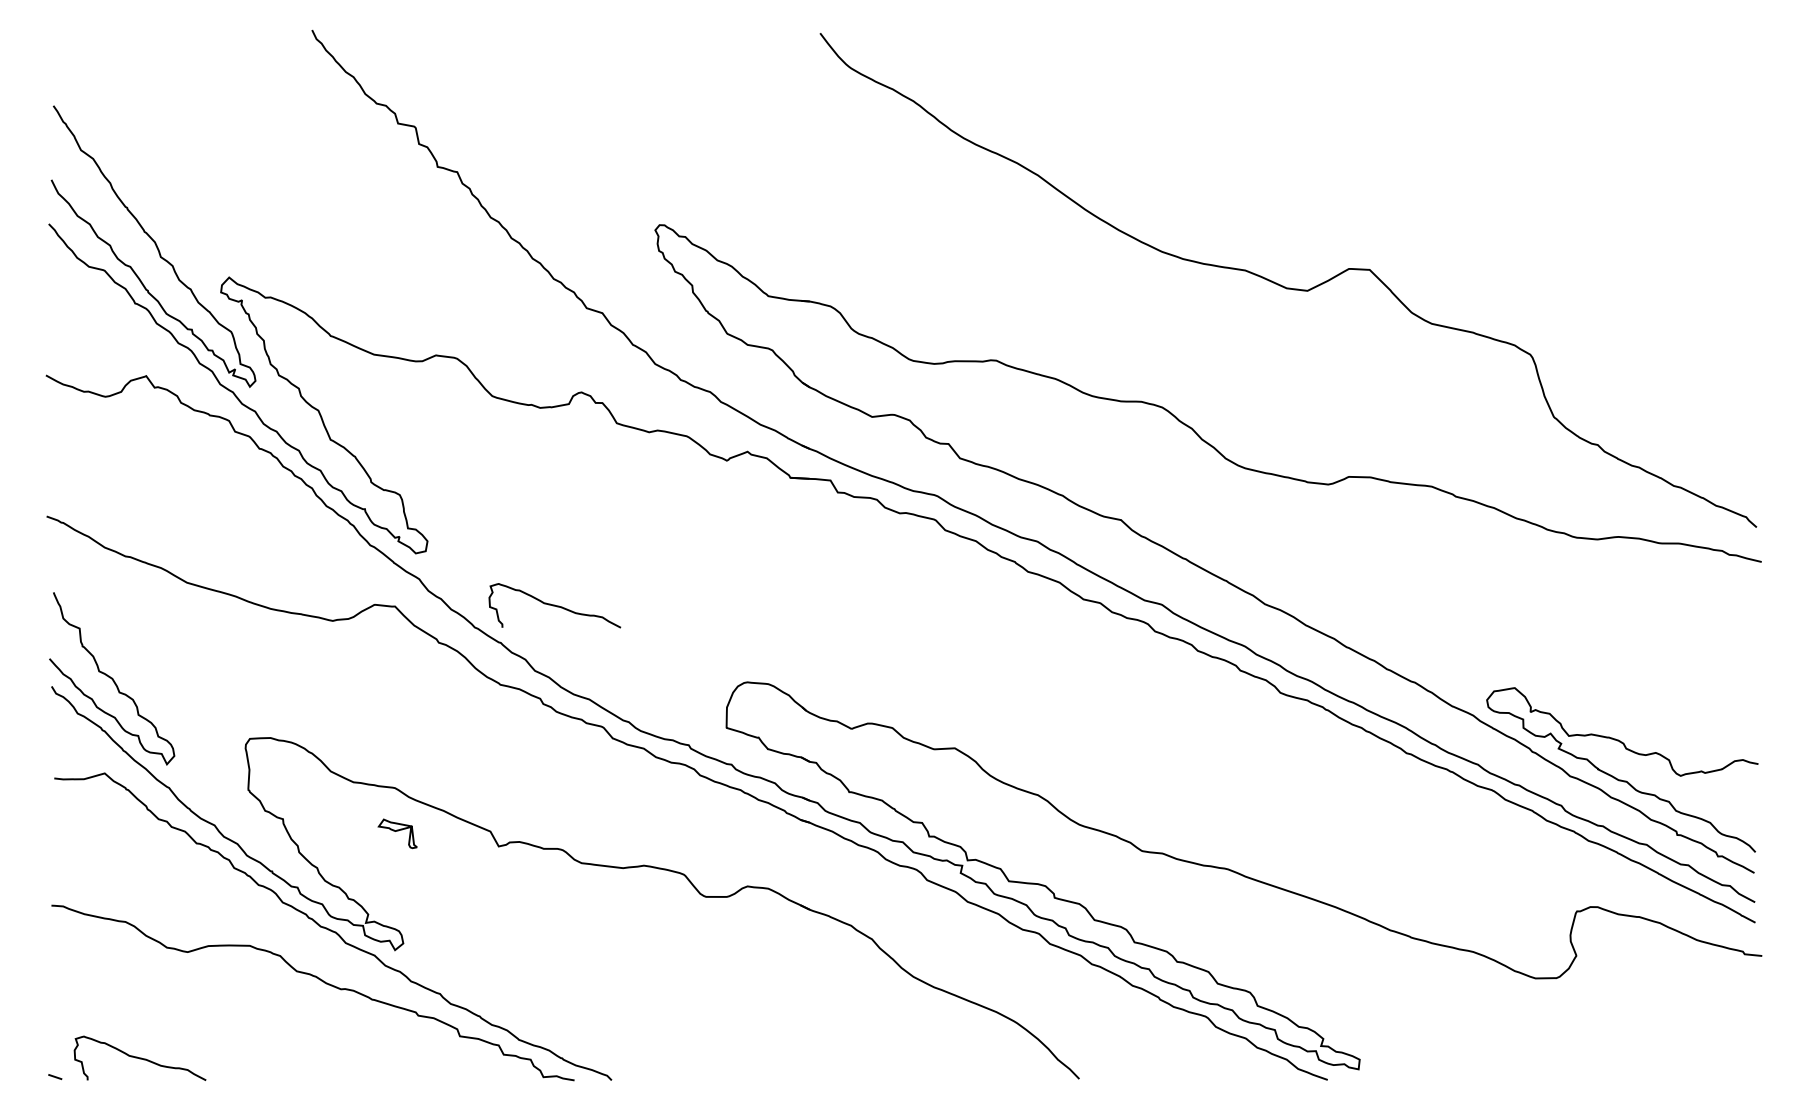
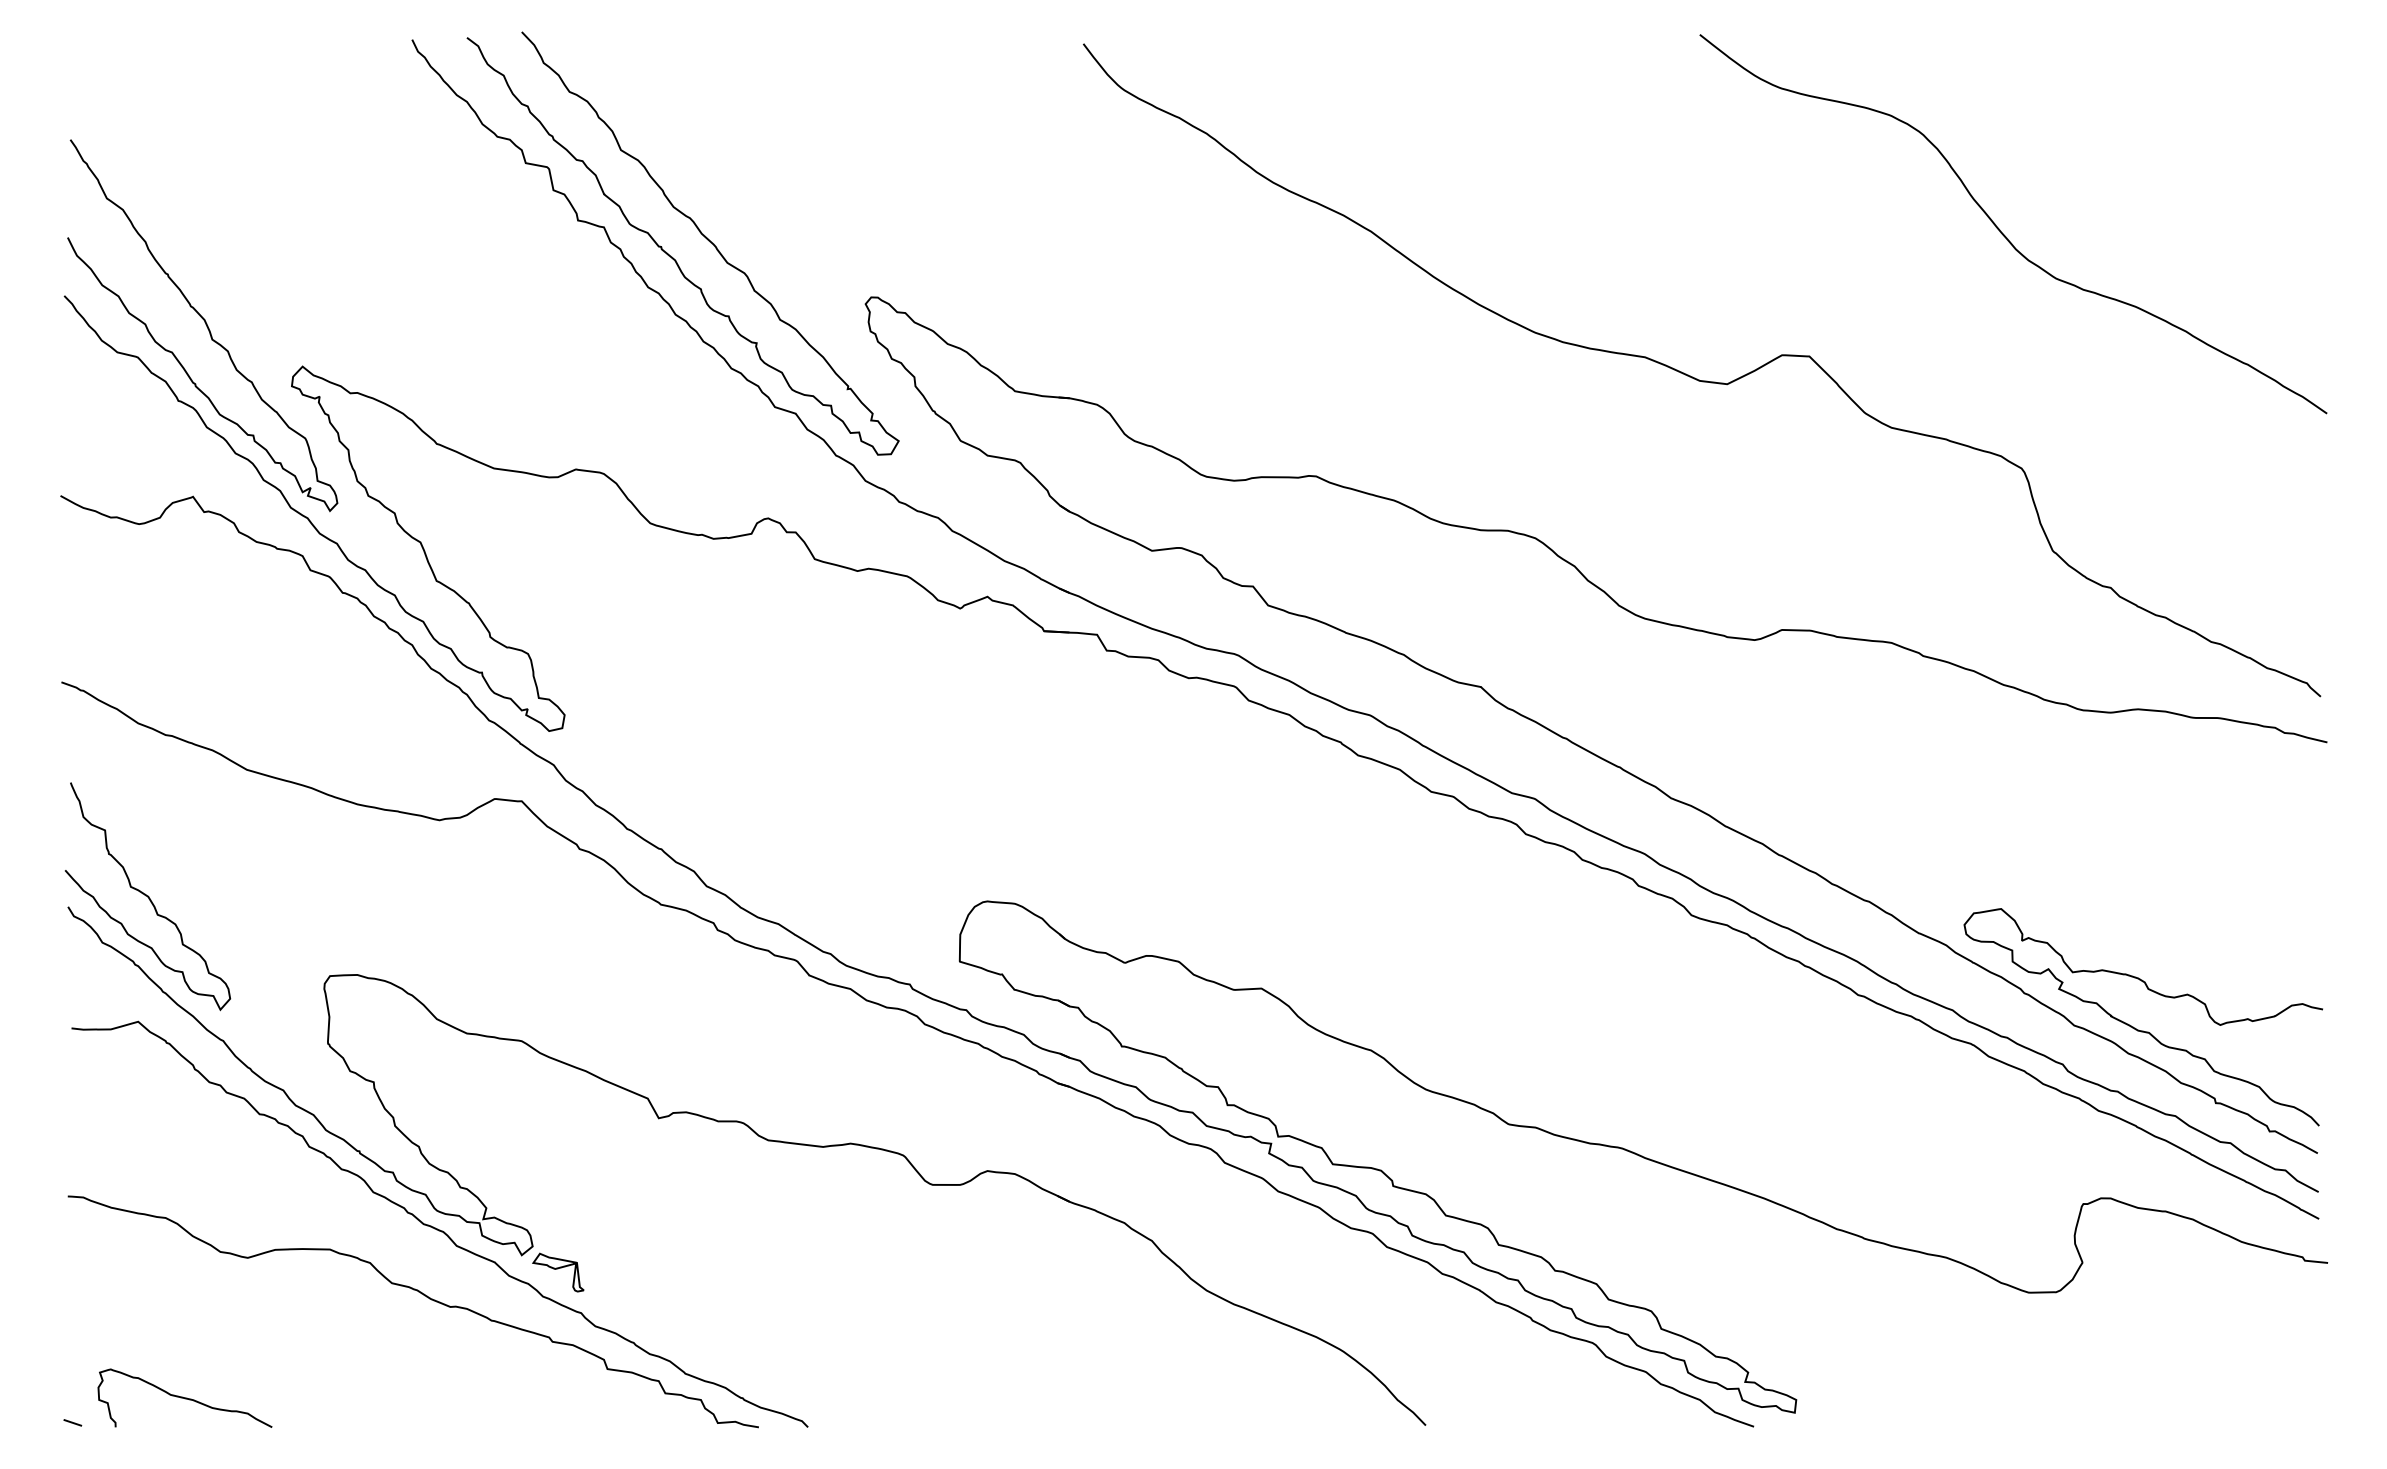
curve: (1516, 176) -> (2003, 233), added
curve: (509, 194) -> (672, 256), added
curve: (554, 605) -> (732, 799), removed
part: (397, 833) -> (558, 1272), moved

